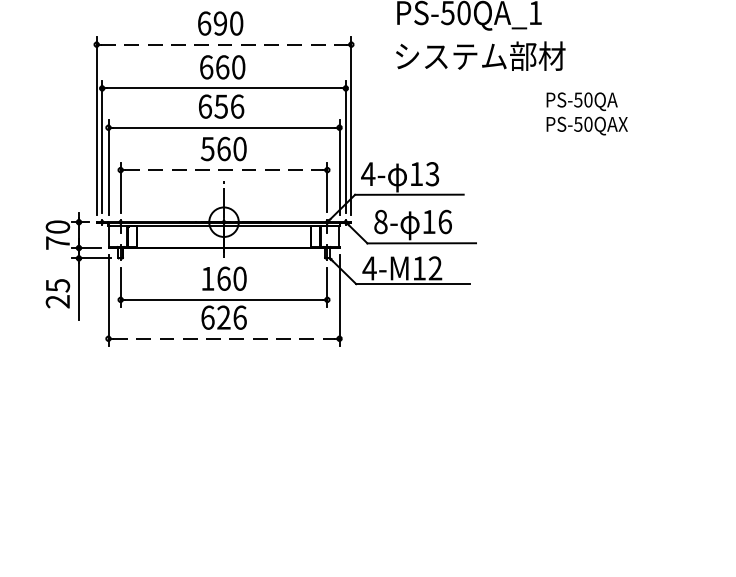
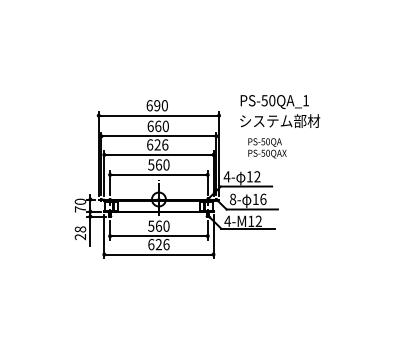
line: (225, 44) -> (159, 115), dashed -> solid
text: (220, 105) -> (157, 144), 656 -> 626
text: (587, 114) -> (267, 148), moved
line: (223, 169) -> (158, 174), dashed -> solid
text: (432, 175) -> (257, 177), 13 -> 12
text: (208, 277) -> (151, 225), 160 -> 560
text: (57, 285) -> (80, 229), 25 -> 28
line: (225, 338) -> (159, 254), dashed -> solid

